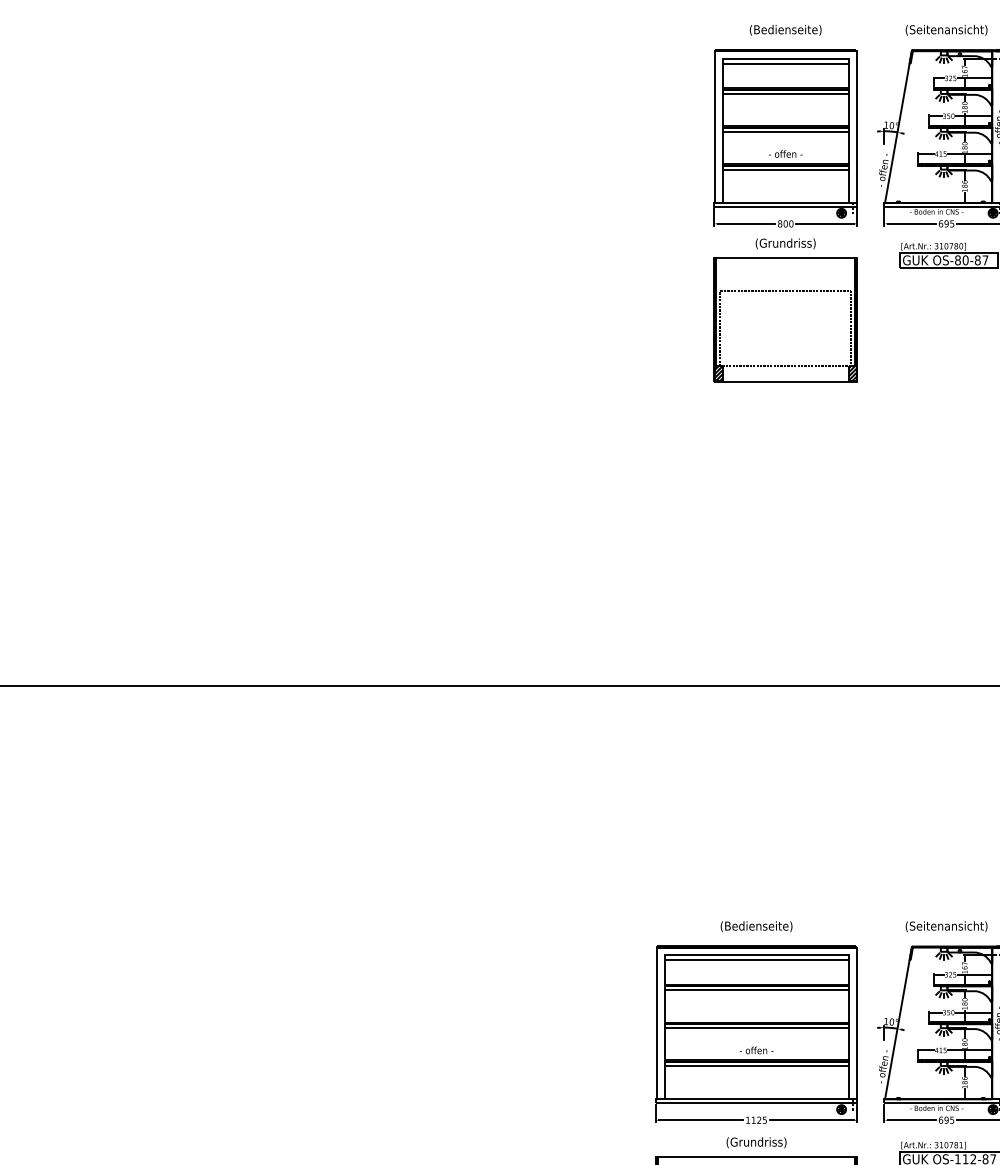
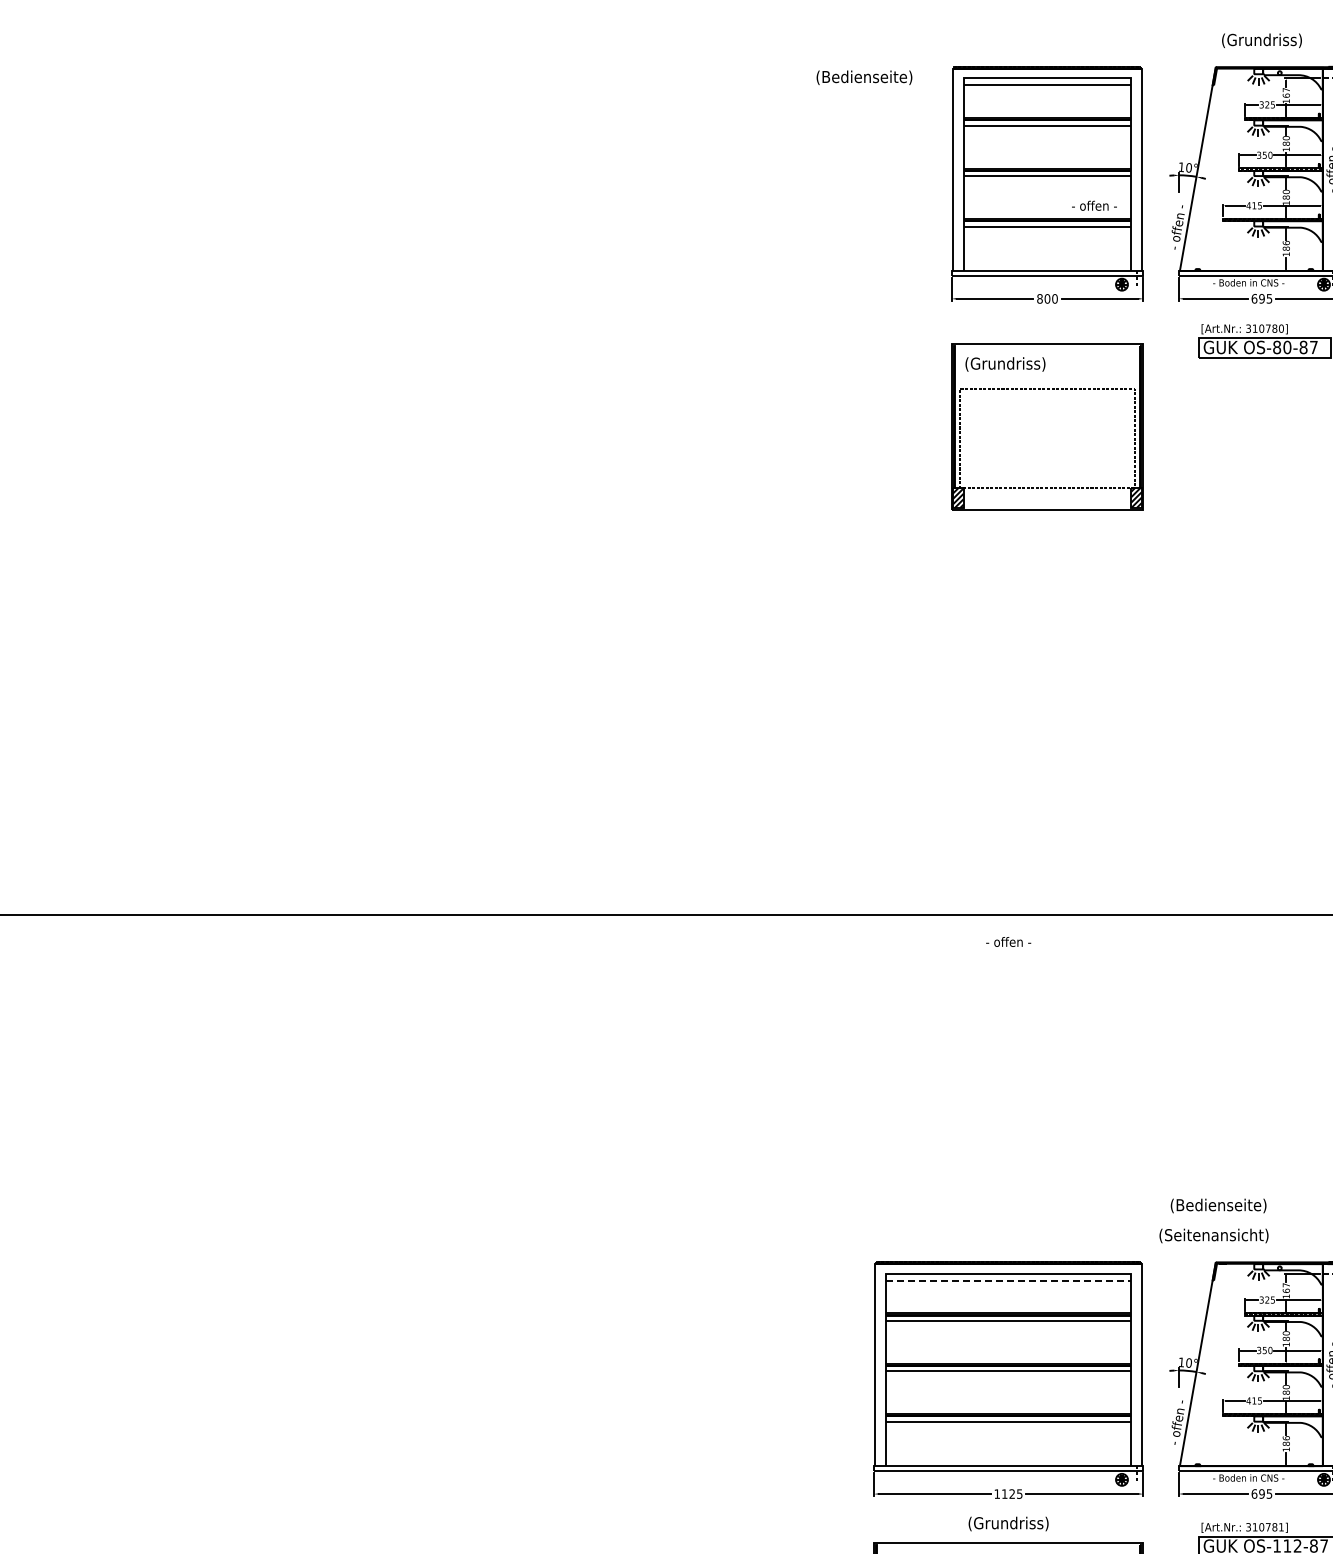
text: (785, 30) -> (864, 77), moved
text: (946, 30) -> (1261, 40), (Seitenansicht) -> (Grundriss)
text: (785, 153) -> (1094, 205), moved
text: (785, 243) -> (1005, 364), moved
text: (756, 926) -> (1218, 1205), moved
text: (946, 926) -> (1213, 1235), moved
line: (756, 960) -> (1008, 1280), solid -> dashed
text: (756, 1050) -> (1008, 941), moved

